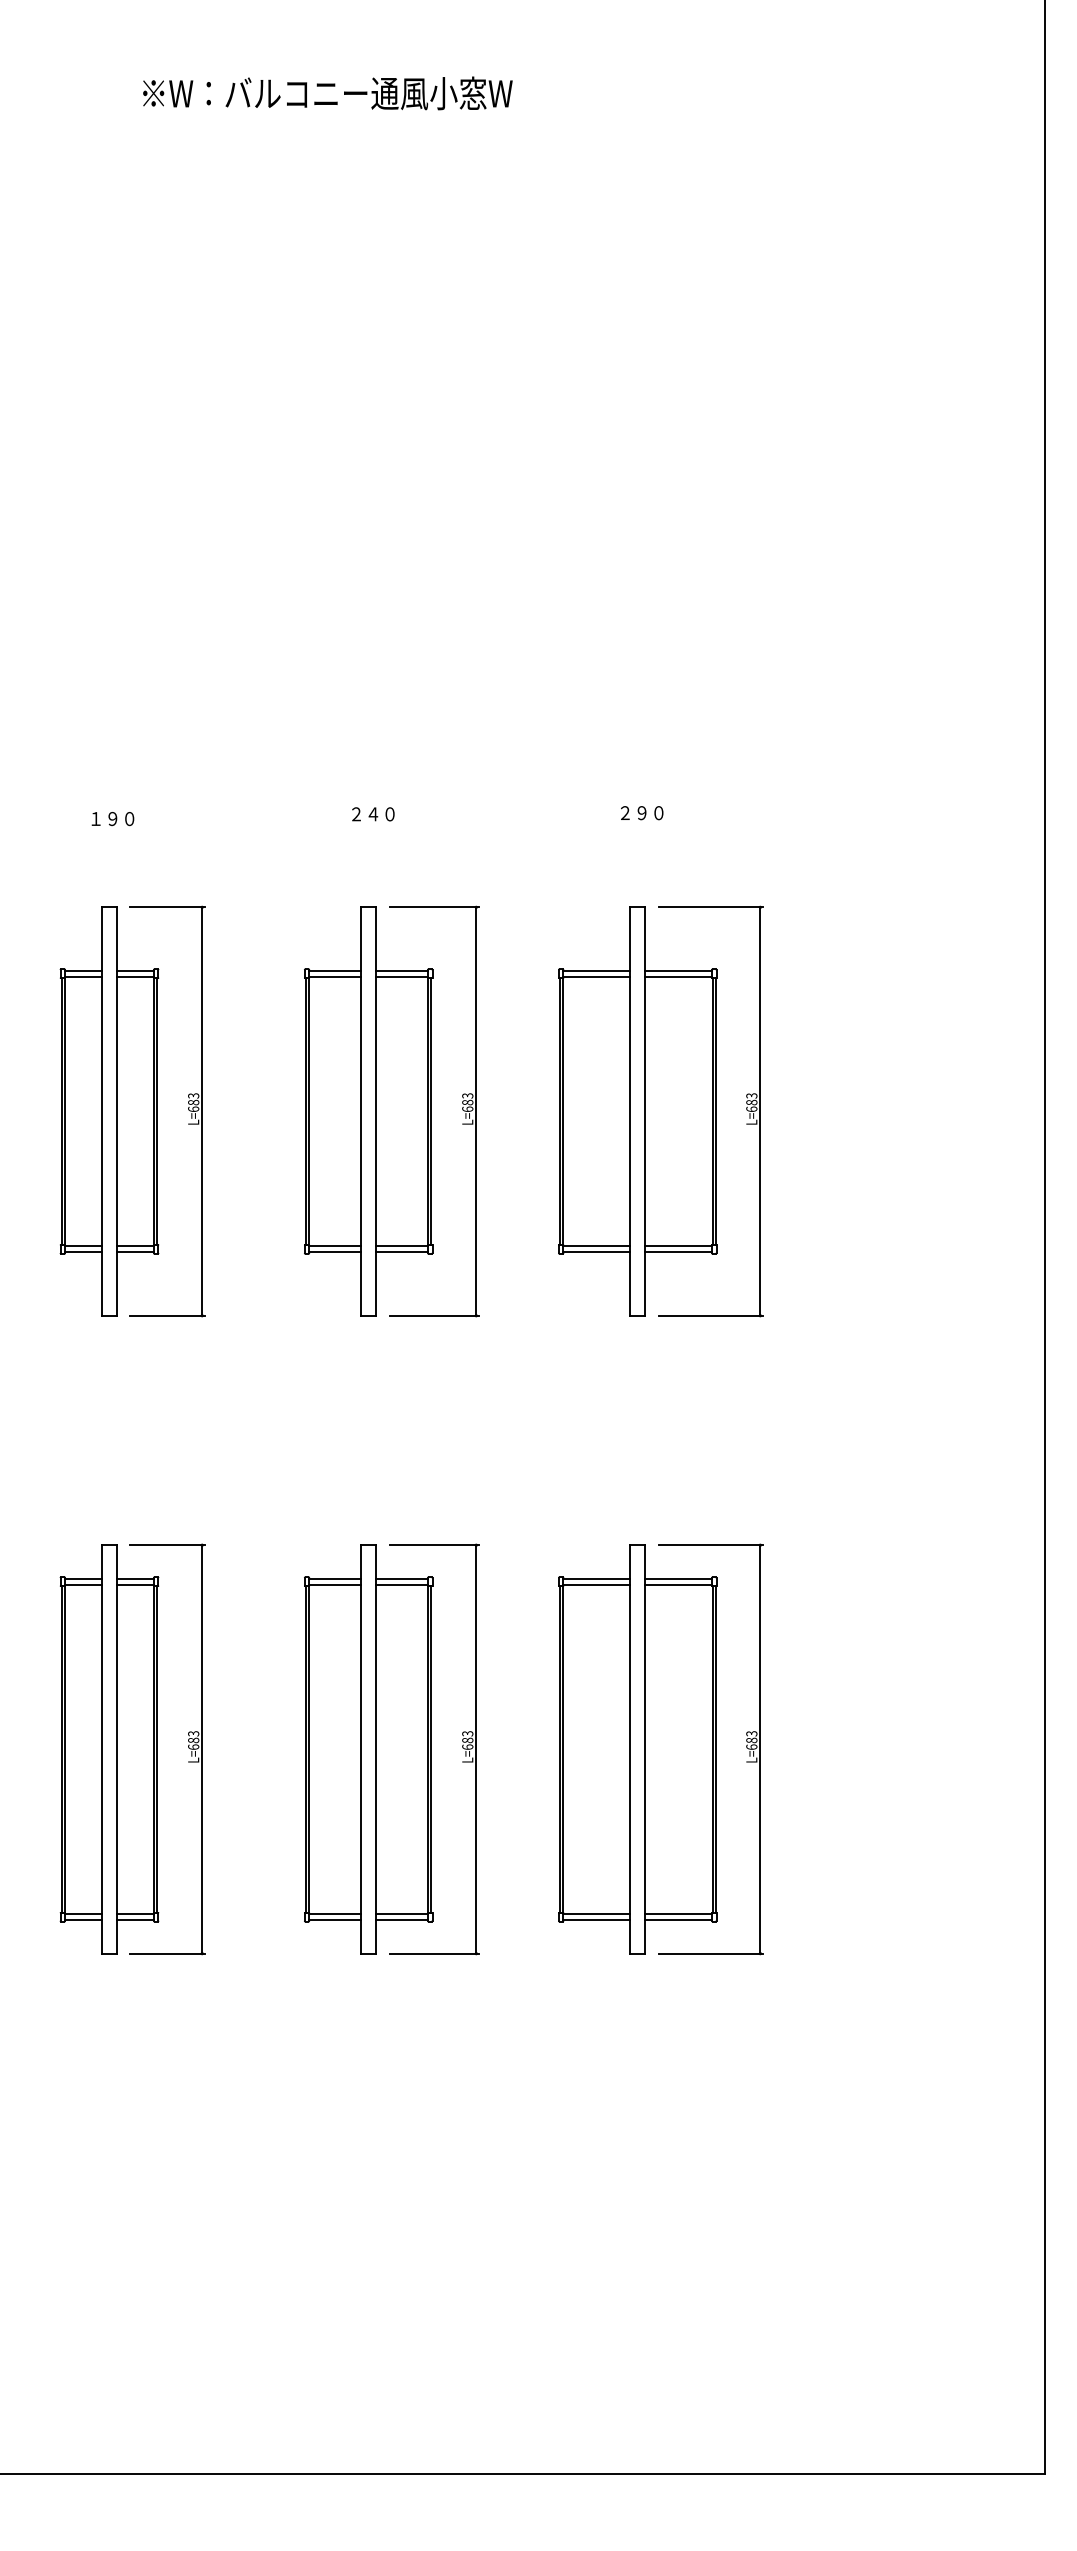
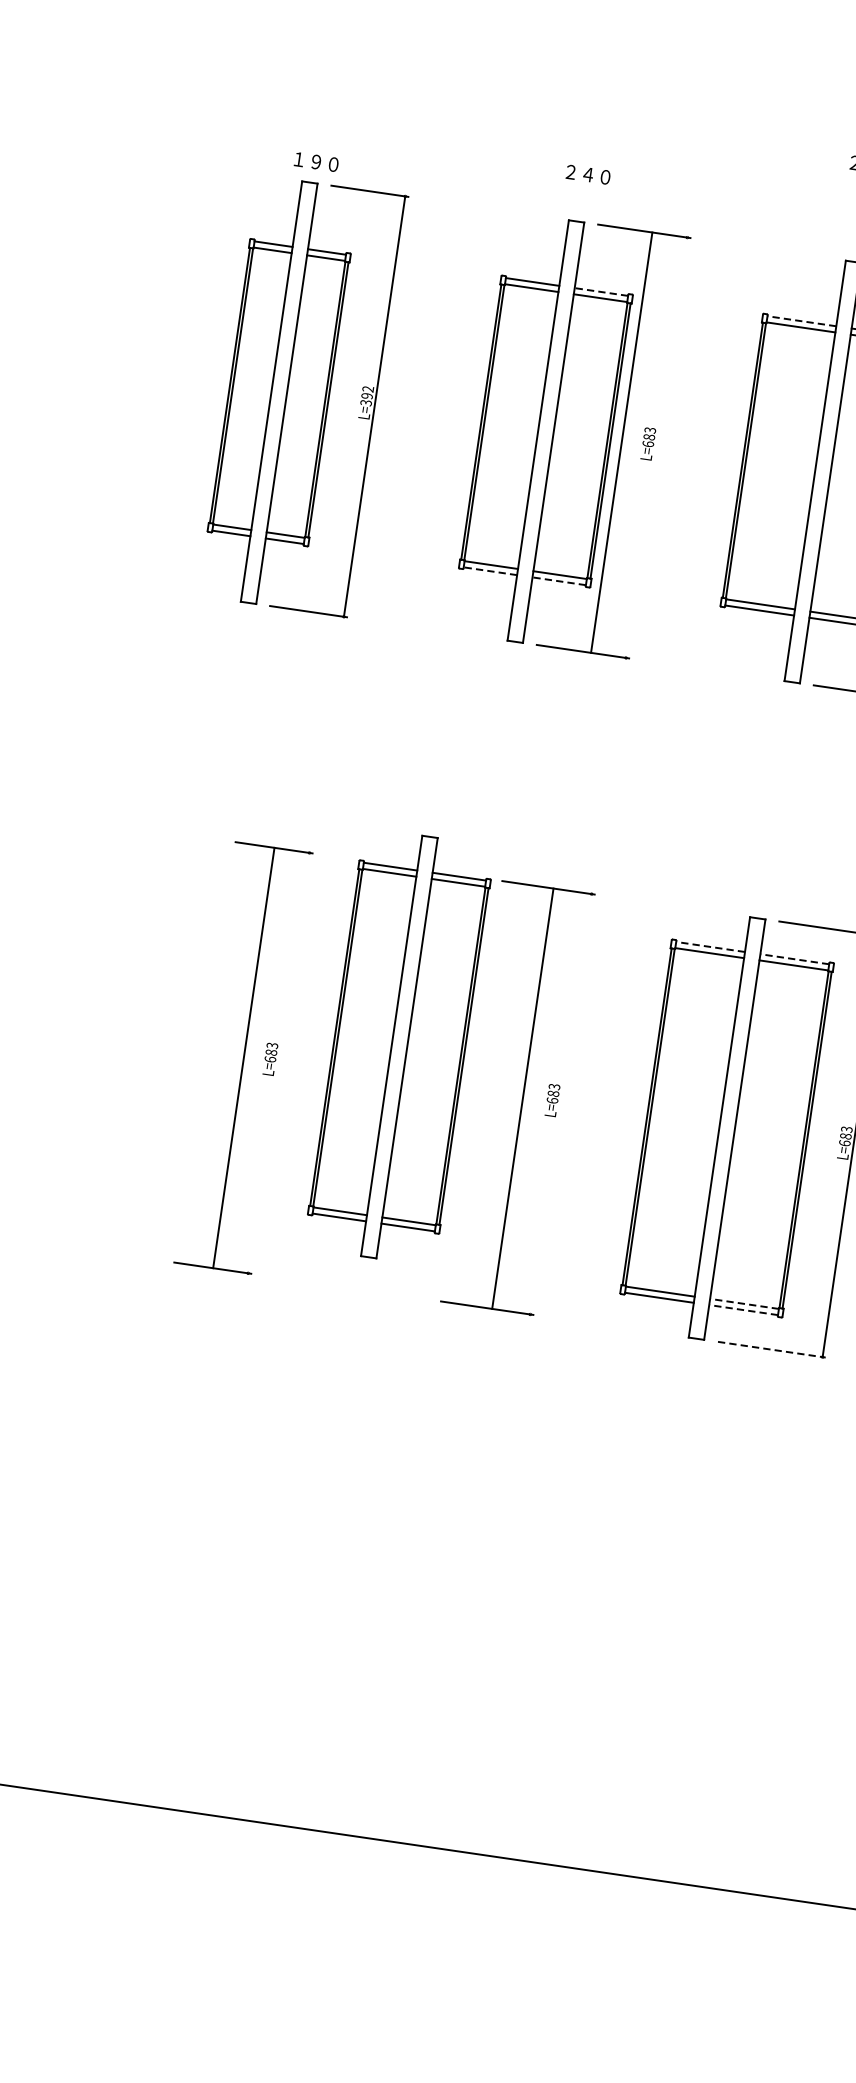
text: (373, 814) -> (588, 174), moved
text: (112, 819) -> (315, 162), moved
line: (402, 971) -> (601, 292), solid -> dashed
line: (596, 971) -> (801, 321), solid -> dashed
text: (193, 1102) -> (367, 396), L=683 -> L=392
line: (476, 1111) -> (621, 442), moved
line: (335, 1252) -> (490, 571), solid -> dashed
line: (402, 1252) -> (559, 581), solid -> dashed
line: (596, 1579) -> (710, 947), solid -> dashed
line: (678, 1579) -> (794, 959), solid -> dashed
part: (109, 1749) -> (183, 1049), removed
line: (202, 1749) -> (244, 1058), moved
part: (368, 1749) -> (399, 1047), moved
line: (476, 1749) -> (523, 1098), moved
line: (678, 1913) -> (744, 1303), solid -> dashed
line: (678, 1919) -> (743, 1309), solid -> dashed
line: (711, 1953) -> (772, 1349), solid -> dashed

